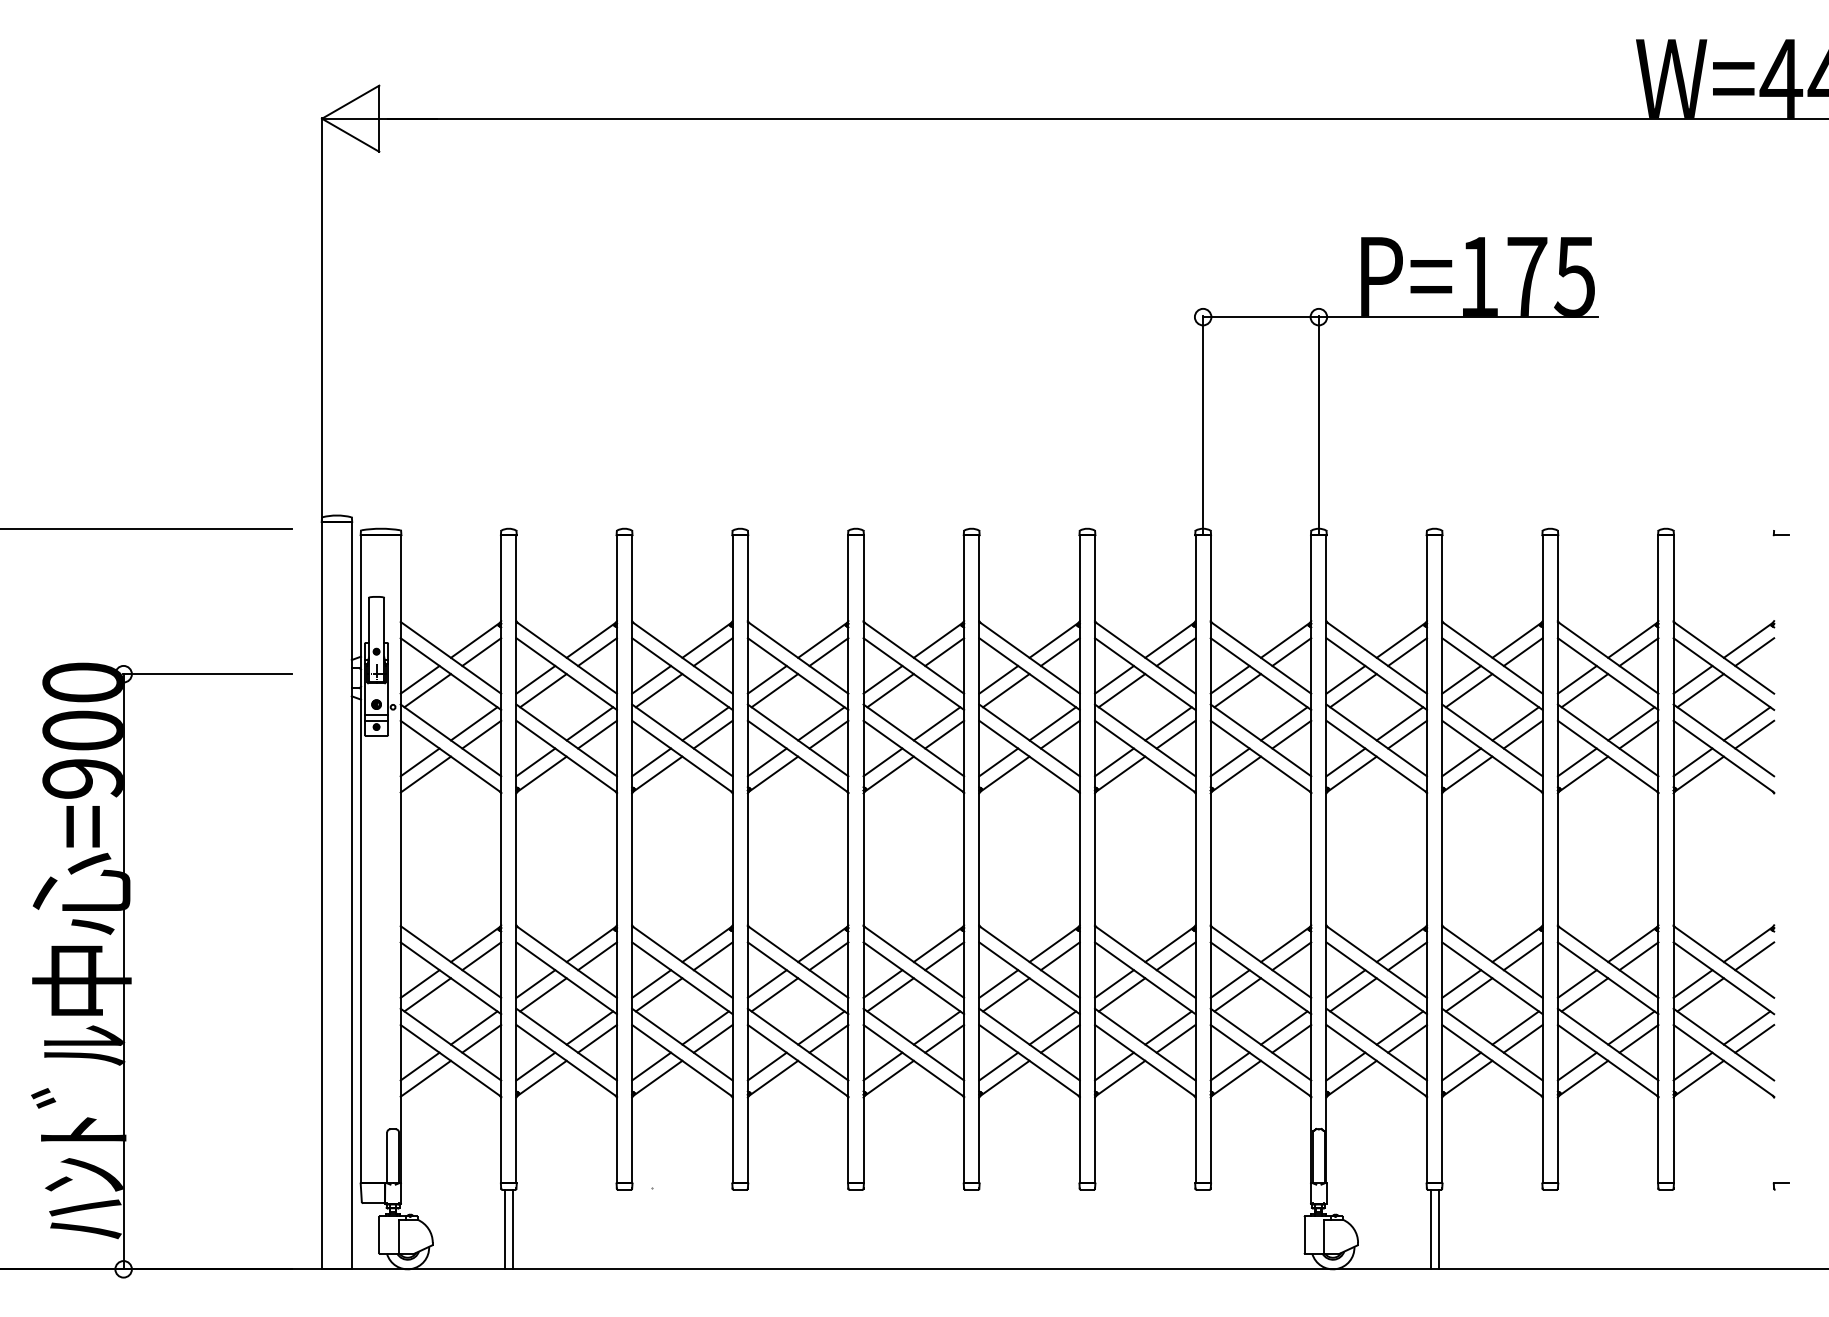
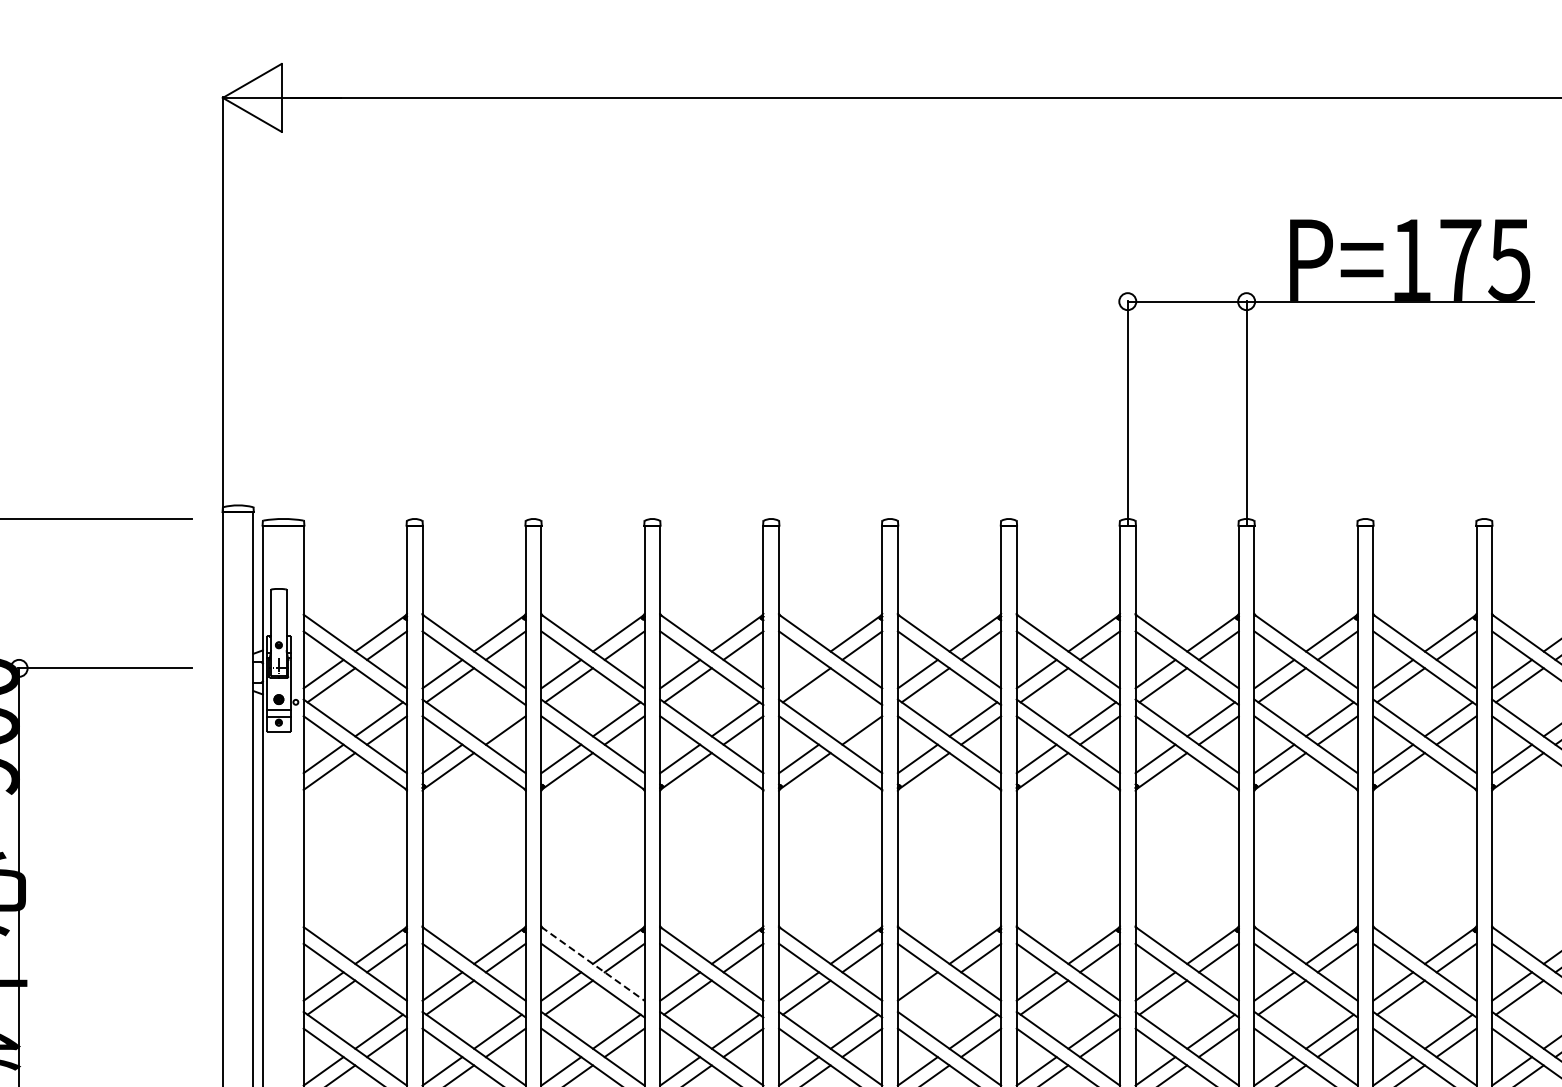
line: (882, 679) -> (798, 673), removed
line: (589, 723) -> (497, 718), removed
line: (936, 723) -> (853, 718), removed
line: (682, 962) -> (593, 964), solid -> dashed
line: (1006, 994) -> (925, 997), removed

